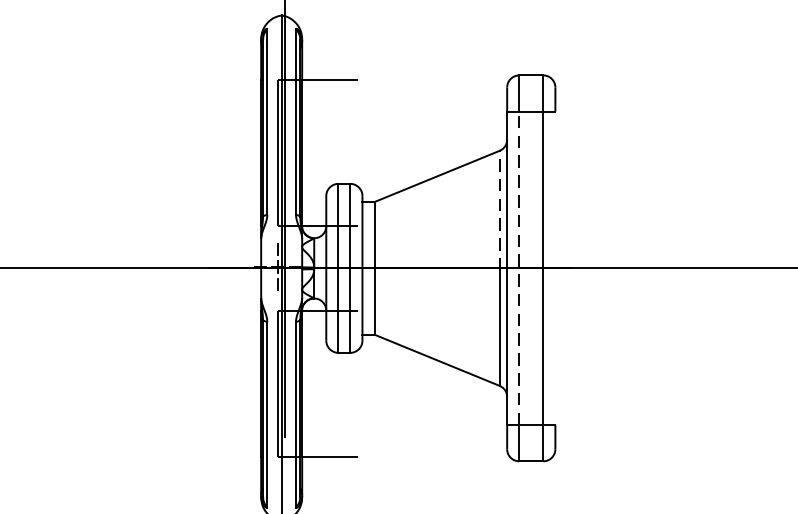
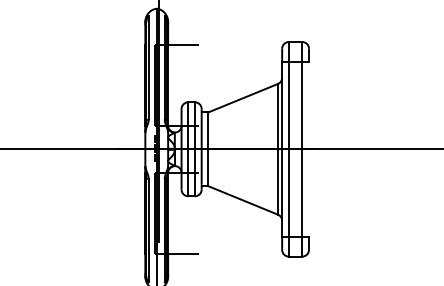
line: (498, 209) -> (277, 116), dashed -> solid
line: (518, 266) -> (288, 148), dashed -> solid

